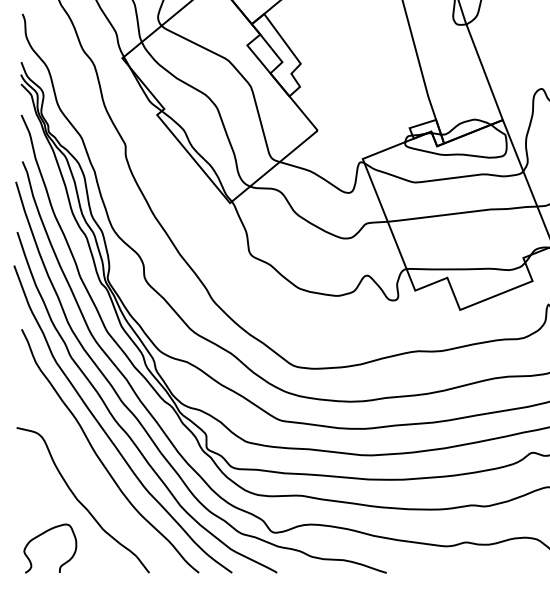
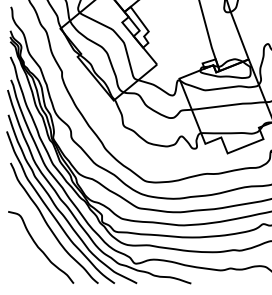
curve: (39, 538) -> (19, 266), removed

